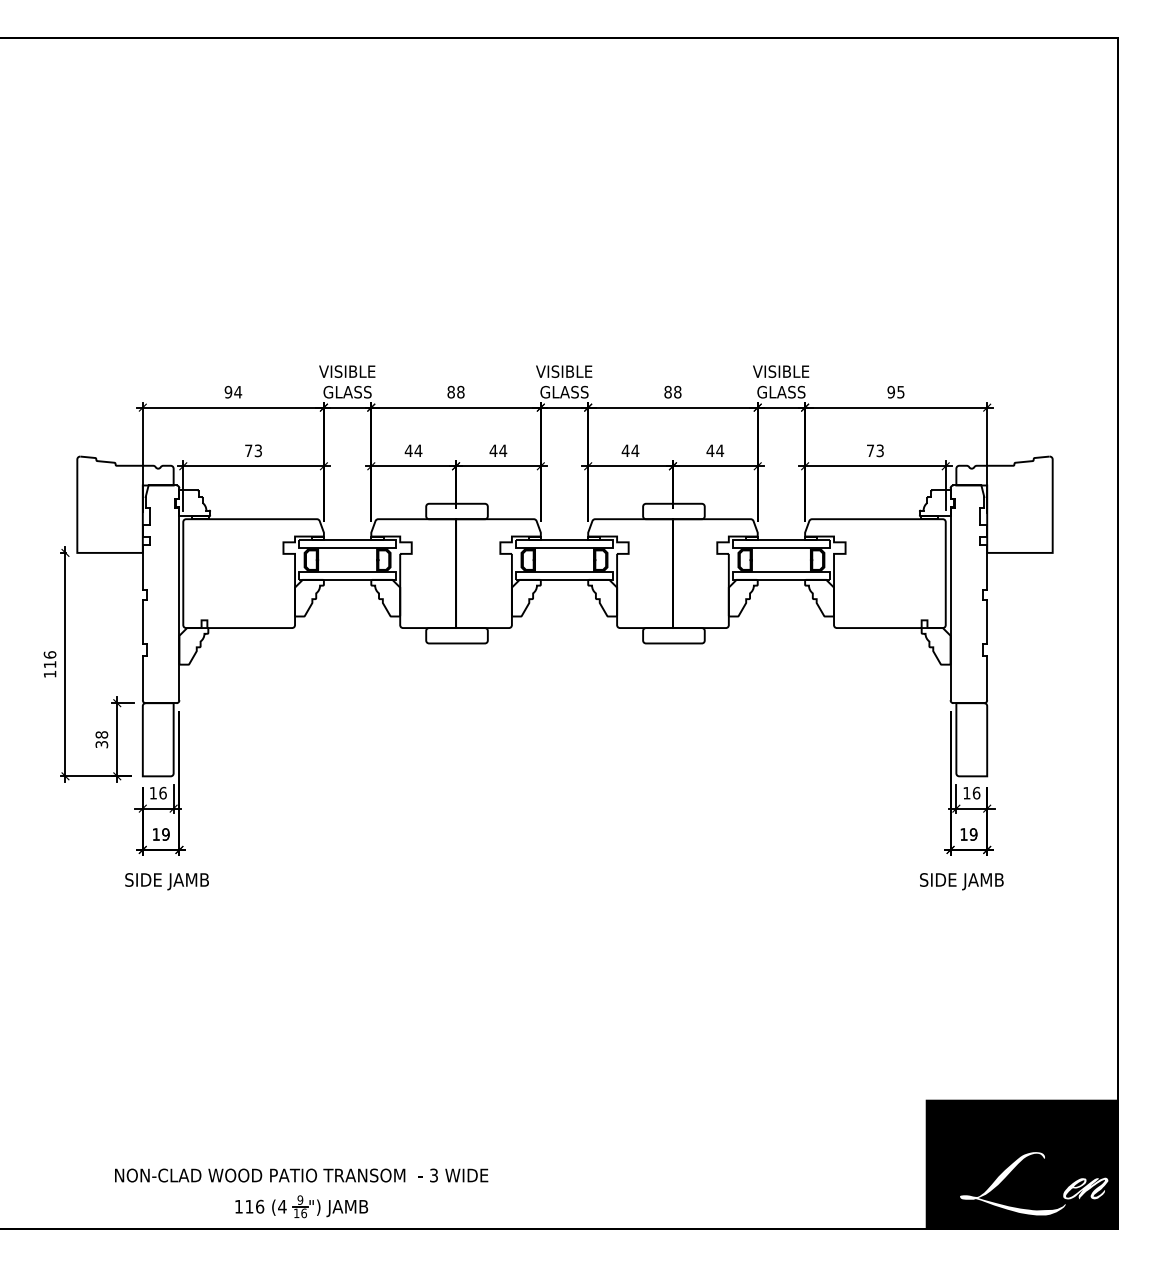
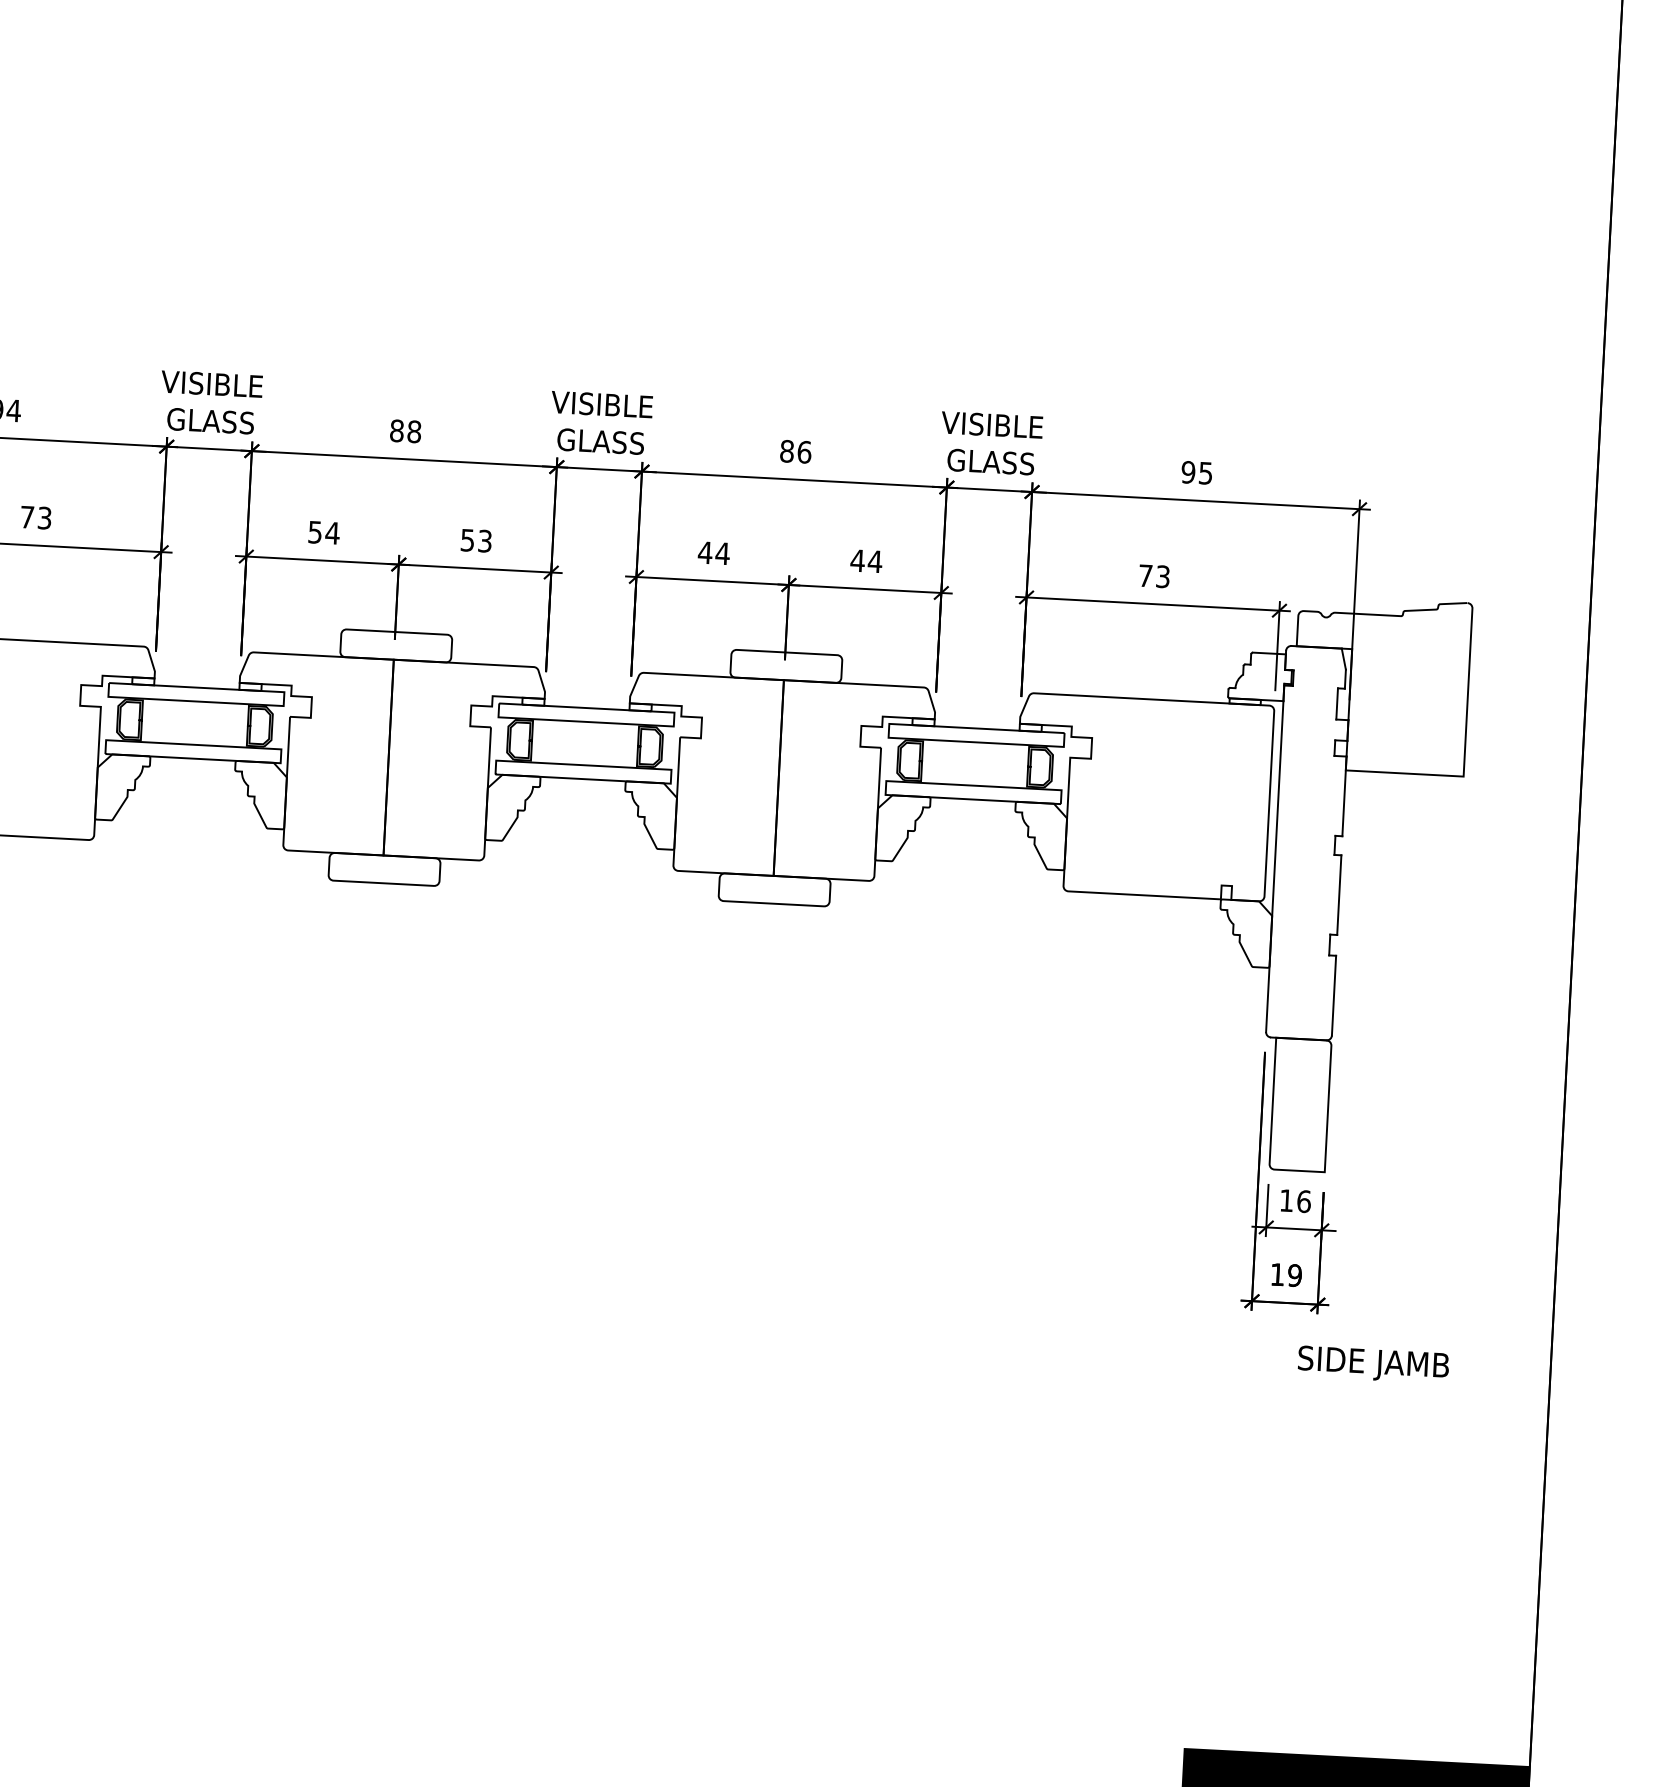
text: (677, 391) -> (804, 450), 88 -> 86
text: (408, 450) -> (314, 531), 44 -> 54
text: (498, 450) -> (476, 540), 44 -> 53
text: (961, 881) -> (1372, 1364), moved

